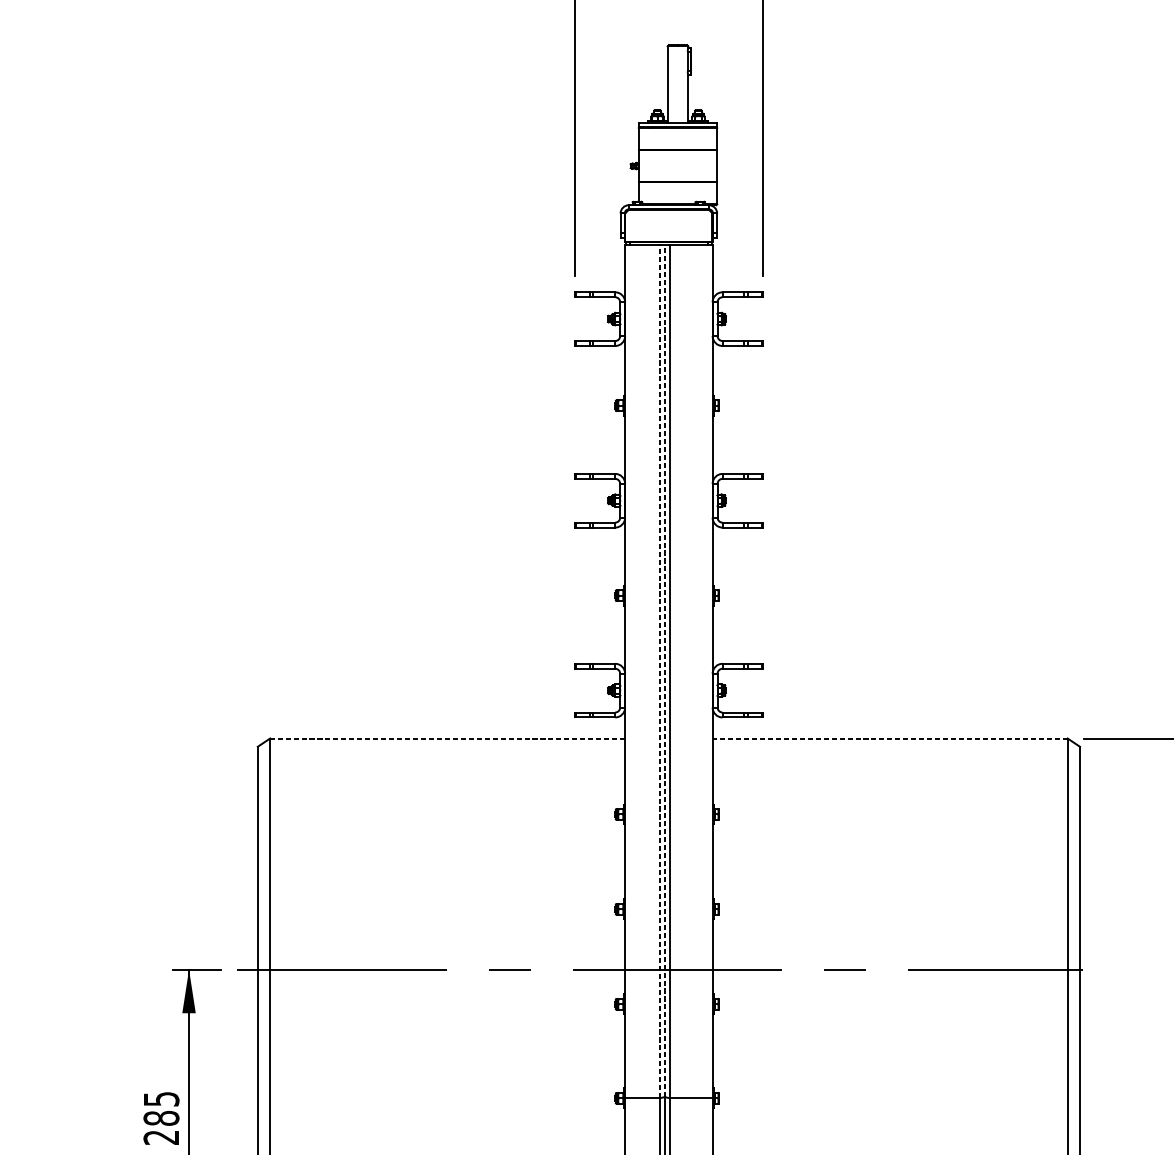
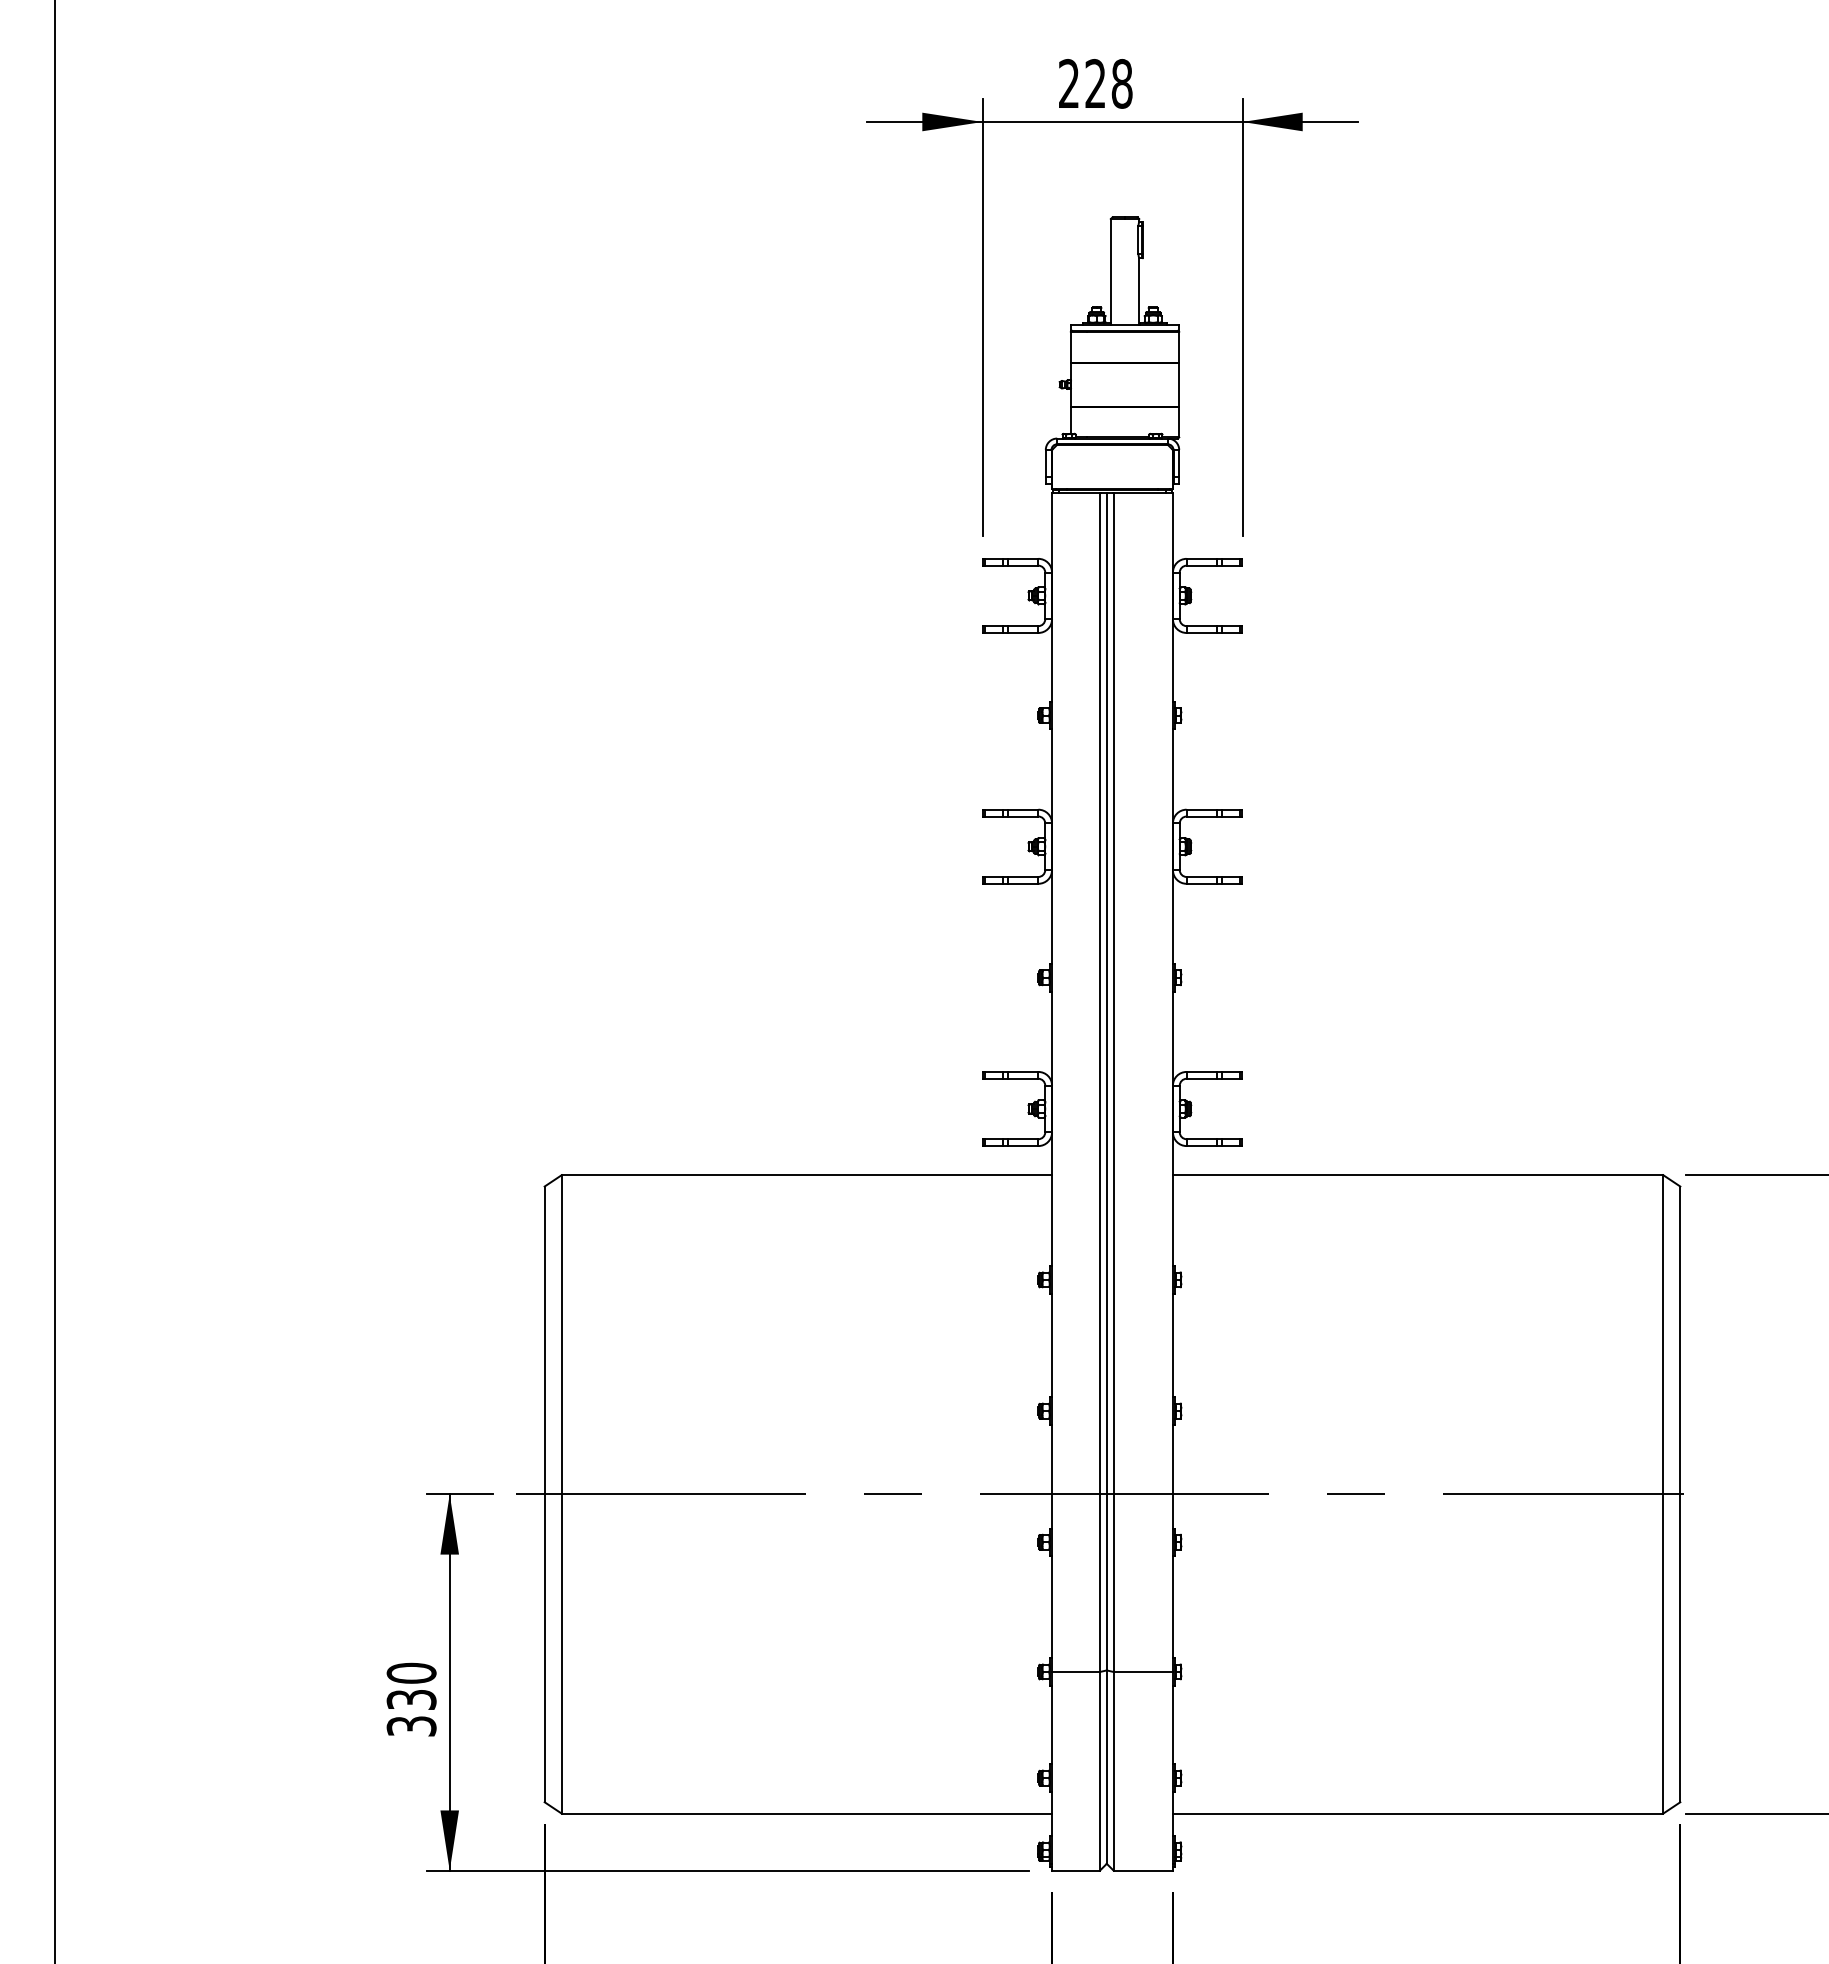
line: (664, 670) -> (1106, 1081), dashed -> solid
line: (659, 671) -> (1099, 1082), dashed -> solid
line: (447, 738) -> (806, 1175), dashed -> solid
line: (889, 738) -> (1417, 1175), dashed -> solid
text: (161, 1118) -> (411, 1699), 285 -> 330

